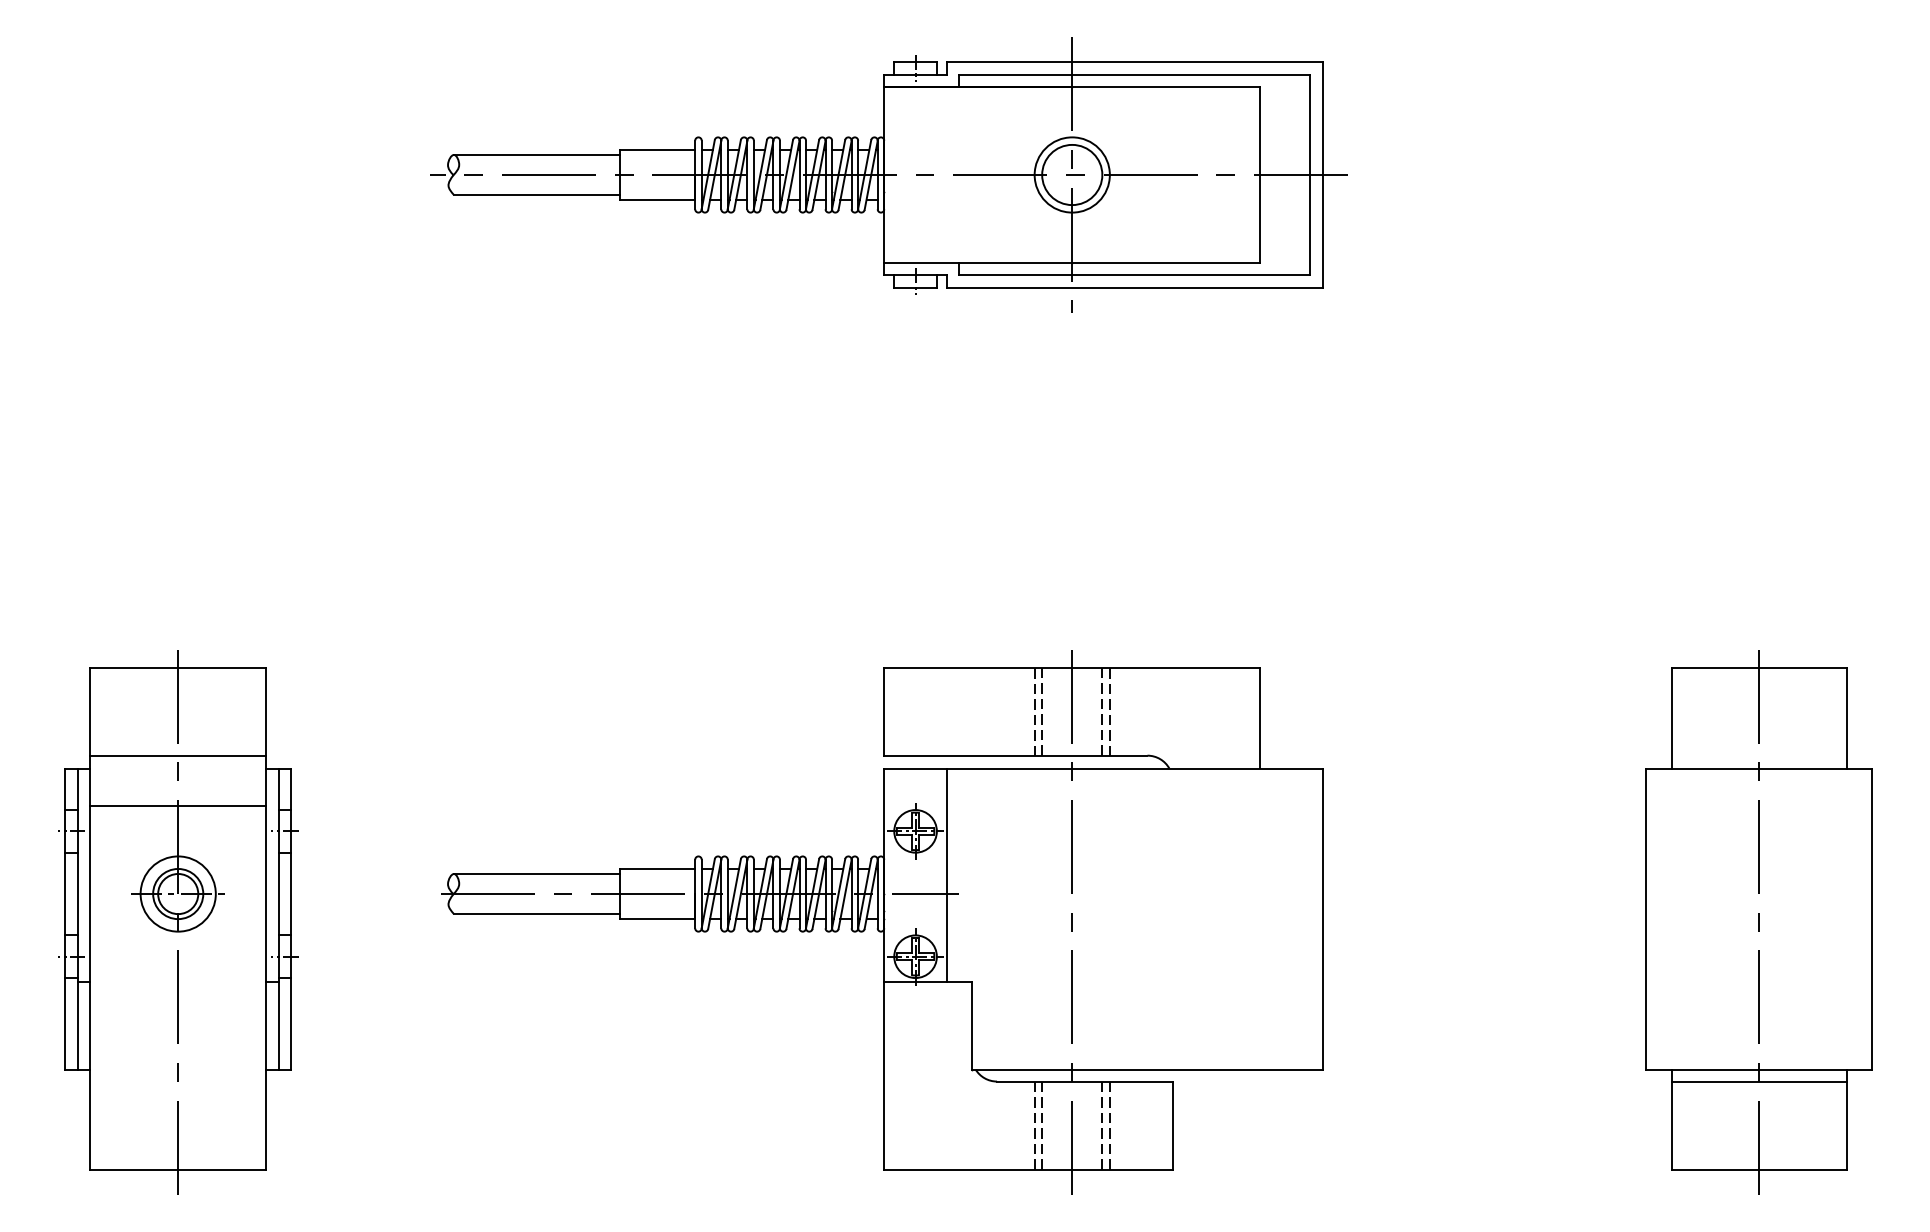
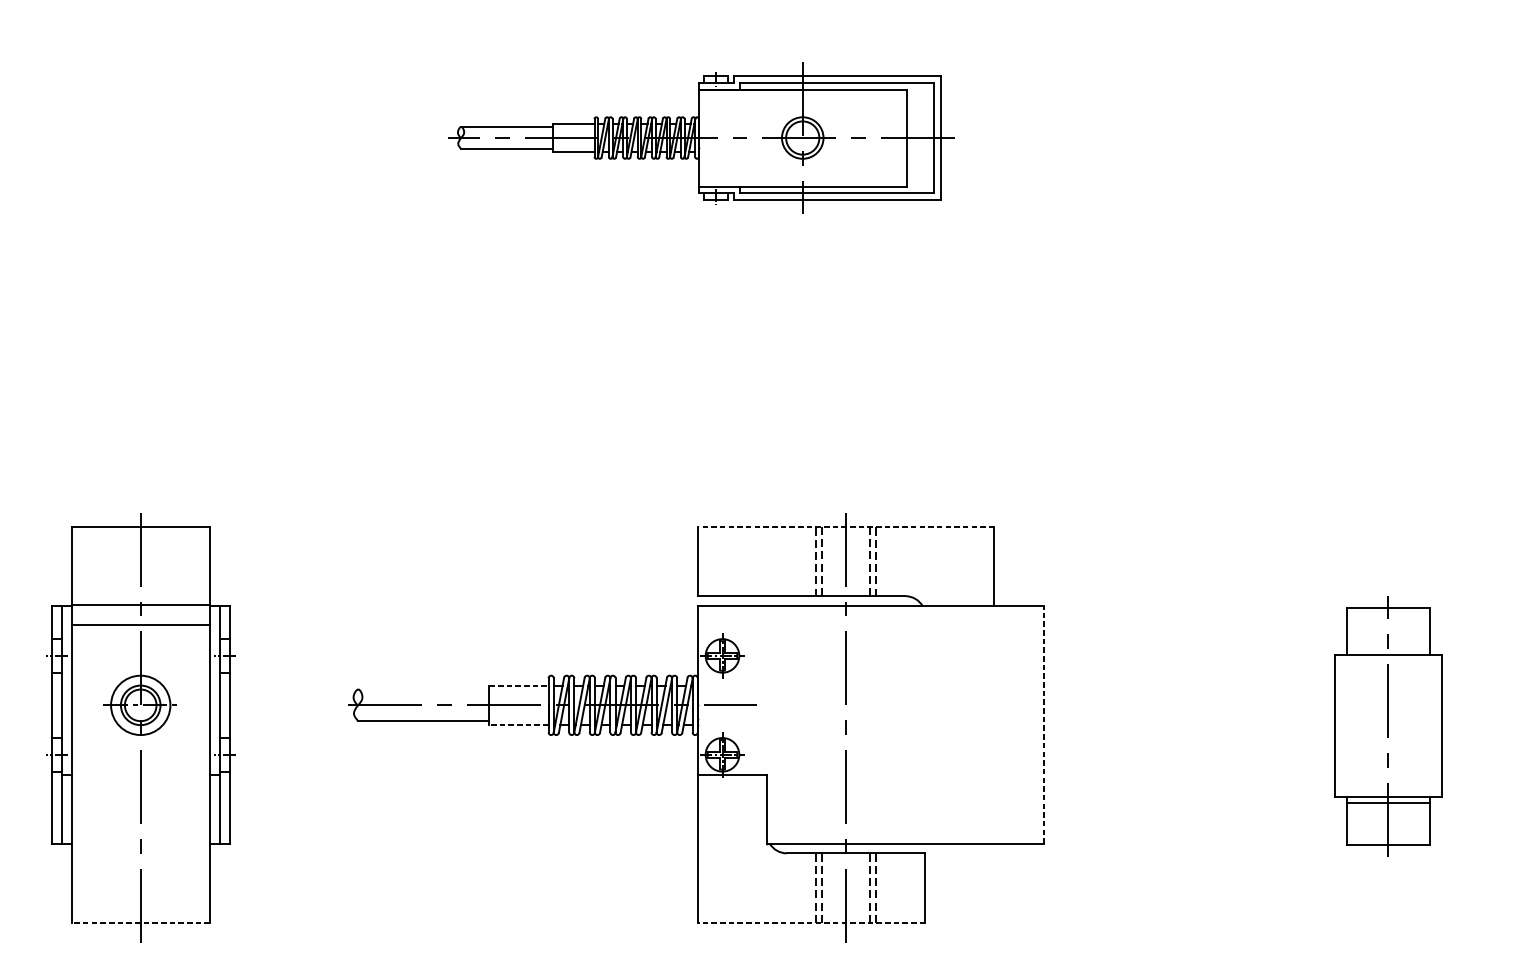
part: (888, 174) -> (701, 137), size x0.7
line: (1071, 668) -> (845, 527), solid -> dashed
line: (177, 755) -> (140, 625), moved
line: (177, 805) -> (140, 604), moved
line: (657, 868) -> (518, 685), solid -> dashed
line: (536, 873) -> (423, 689), removed
line: (946, 874) -> (746, 689), removed
line: (1322, 918) -> (1043, 724), solid -> dashed
line: (657, 919) -> (518, 725), solid -> dashed
part: (1758, 922) -> (1387, 727), size x0.6
line: (178, 1169) -> (140, 922), solid -> dashed
line: (1027, 1169) -> (810, 922), solid -> dashed

